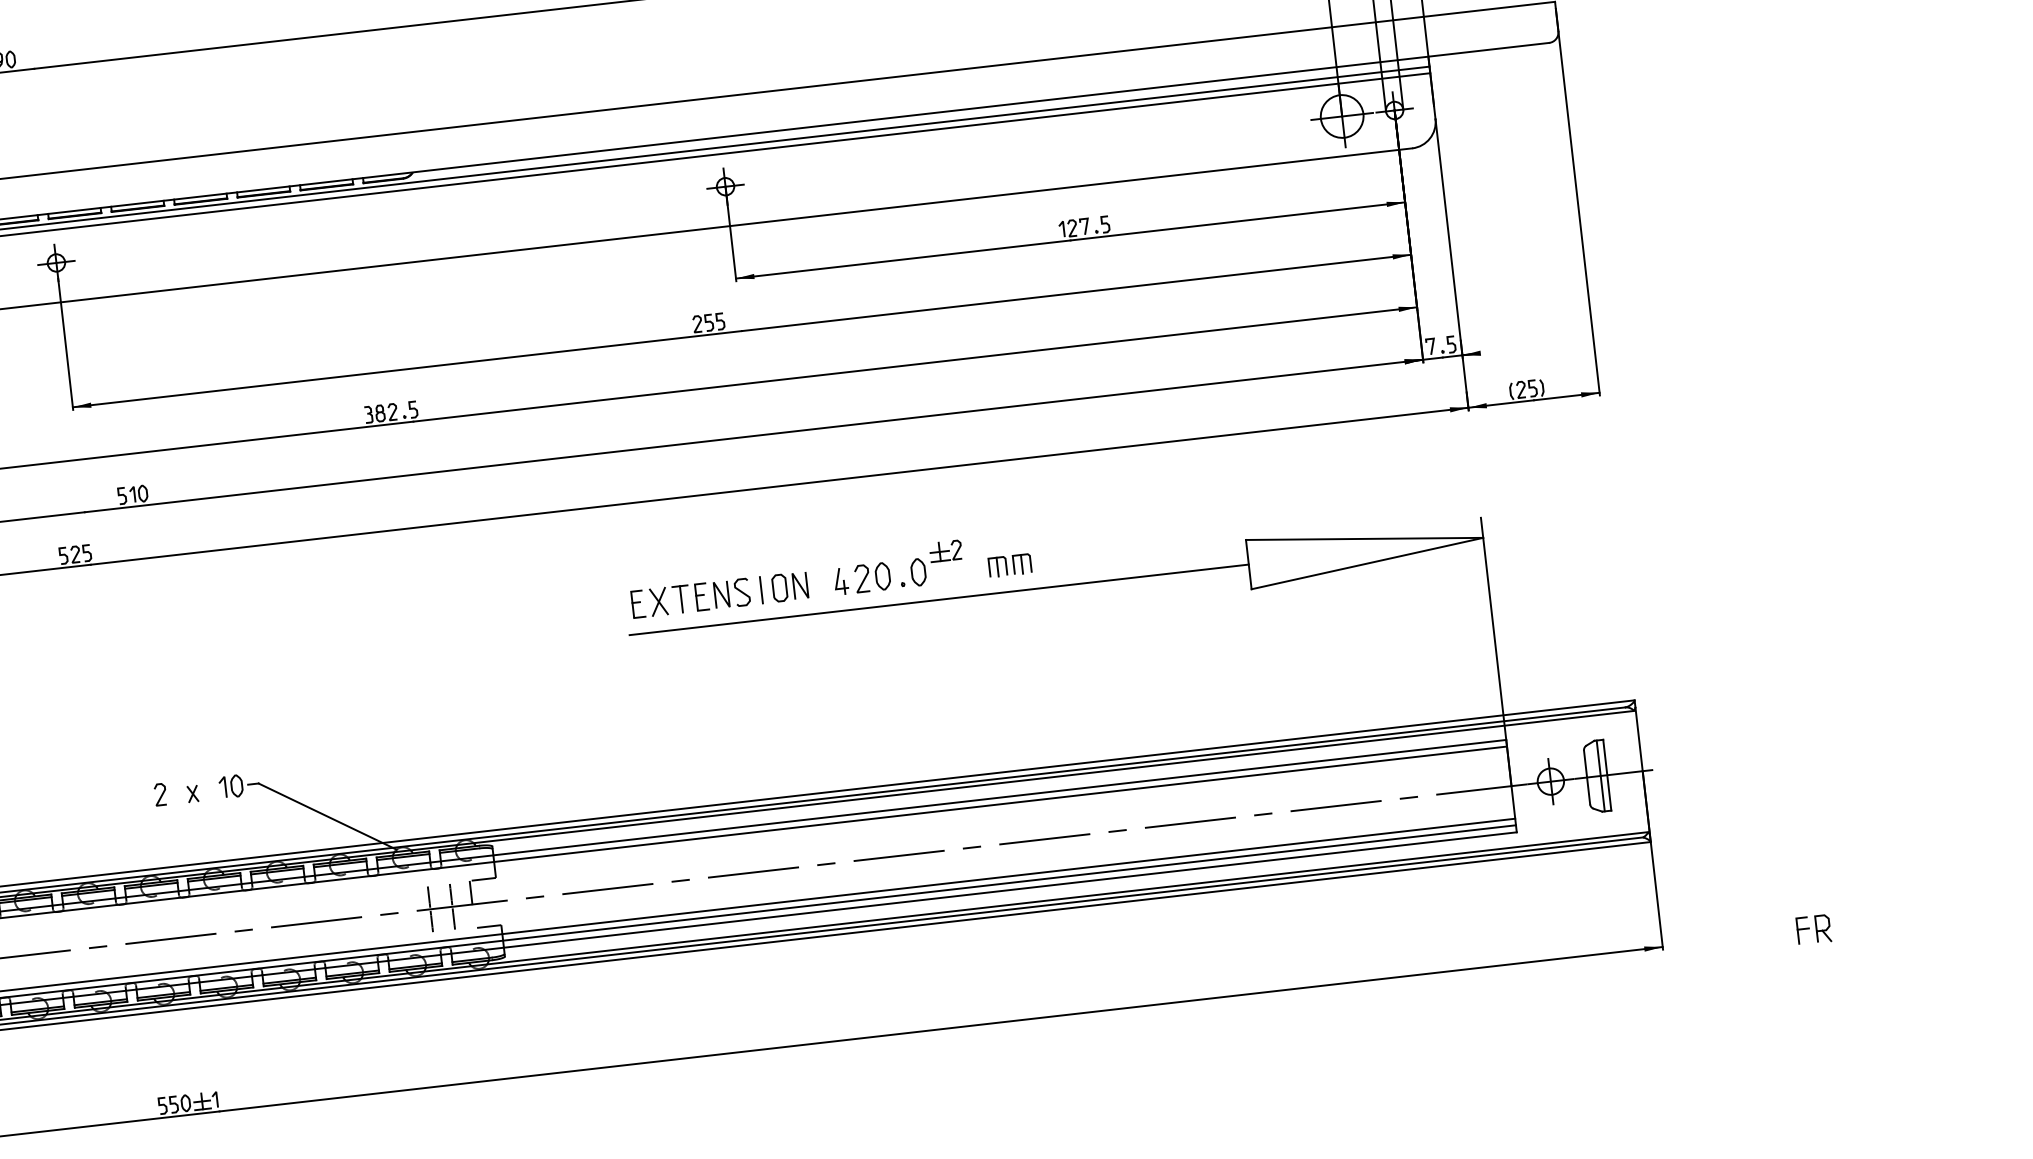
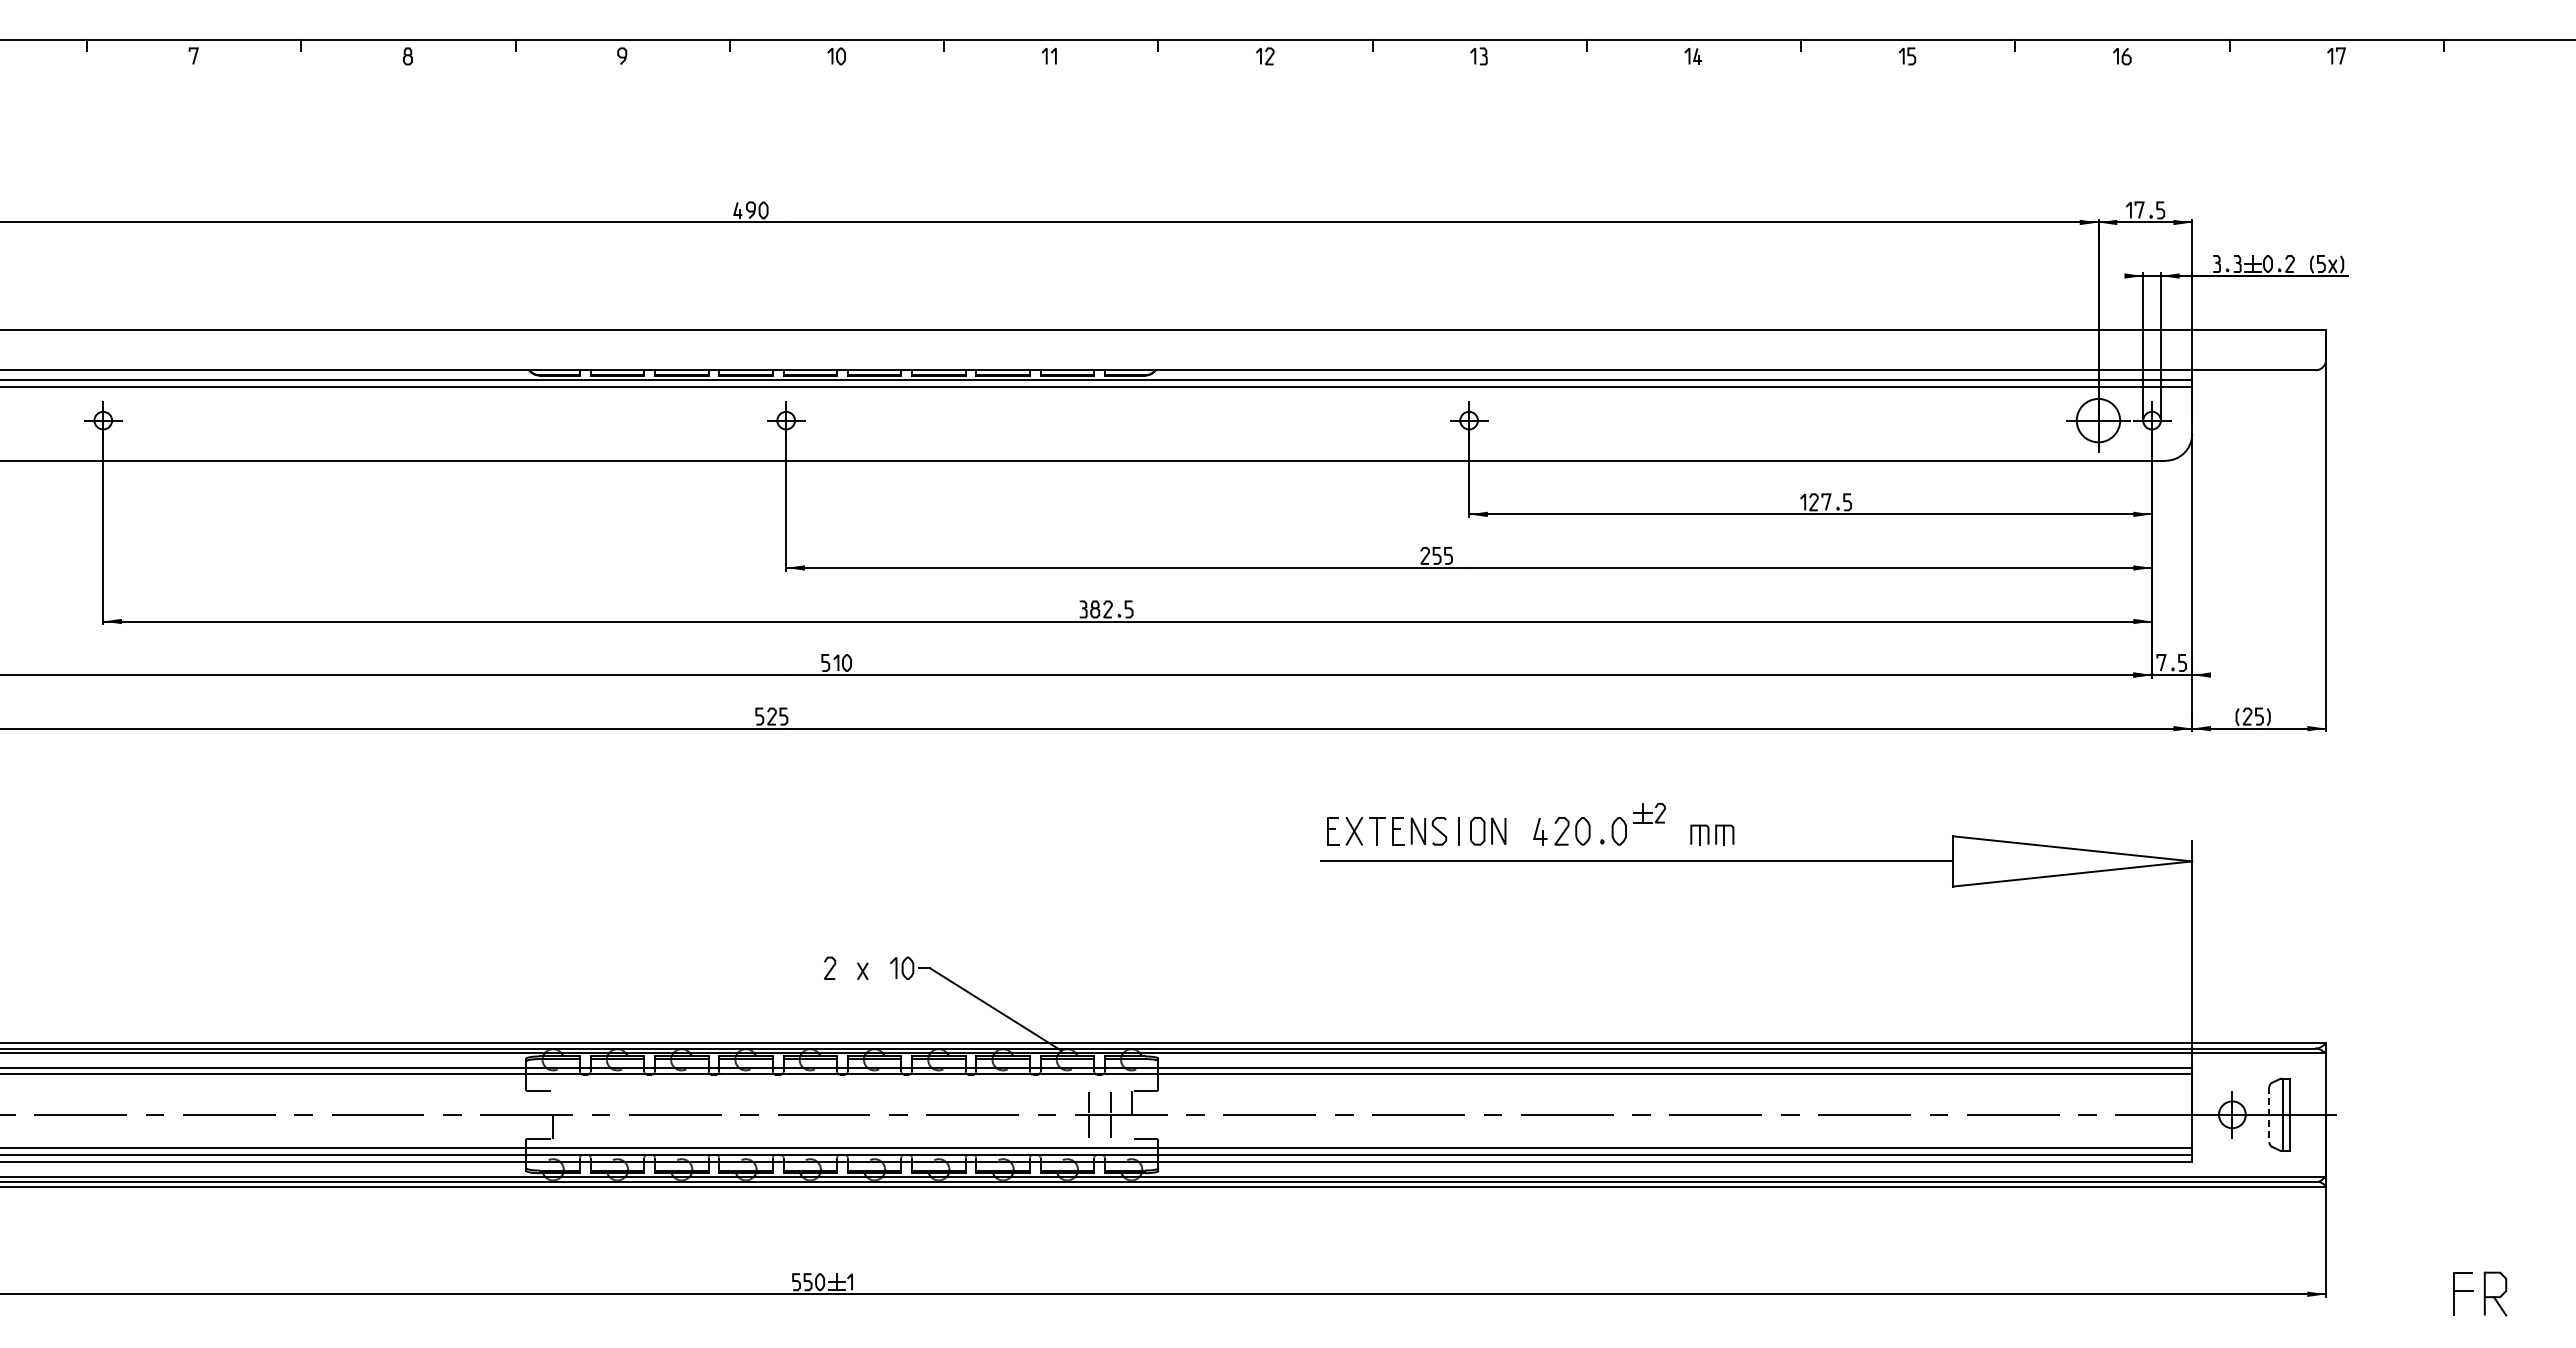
line: (1587, 778) -> (2269, 1115), solid -> dashed
part: (1814, 930) -> (2480, 1294), size x1.6

